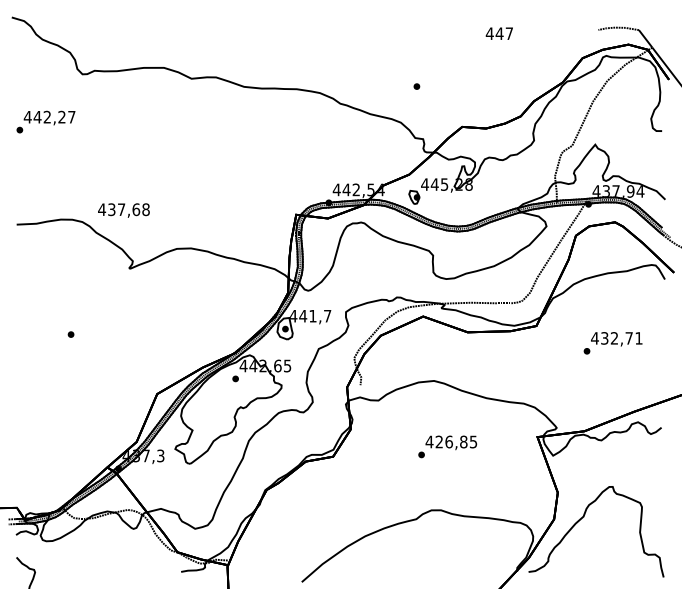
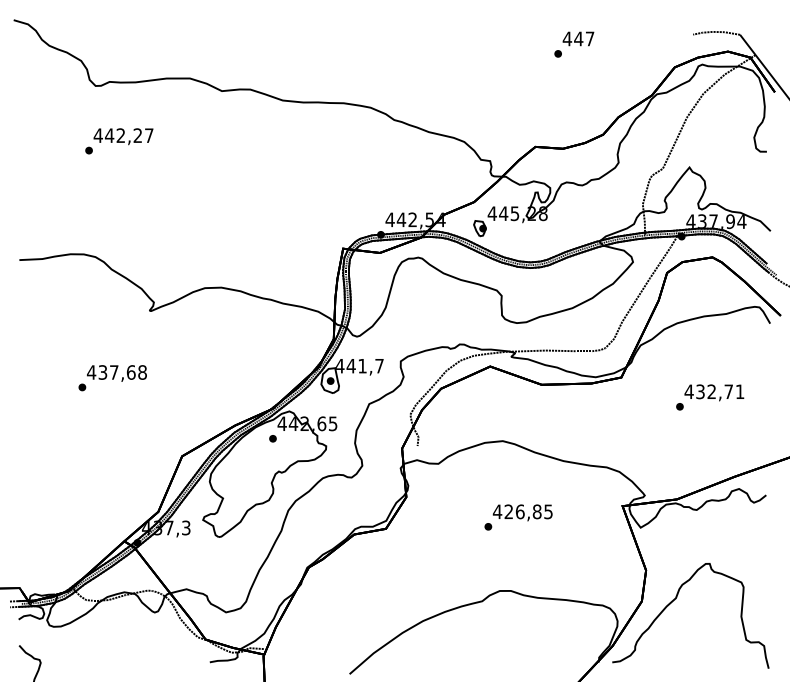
part: (416, 86) -> (557, 53), moved
text: (45, 121) -> (118, 140), moved
text: (123, 210) -> (116, 373), moved

